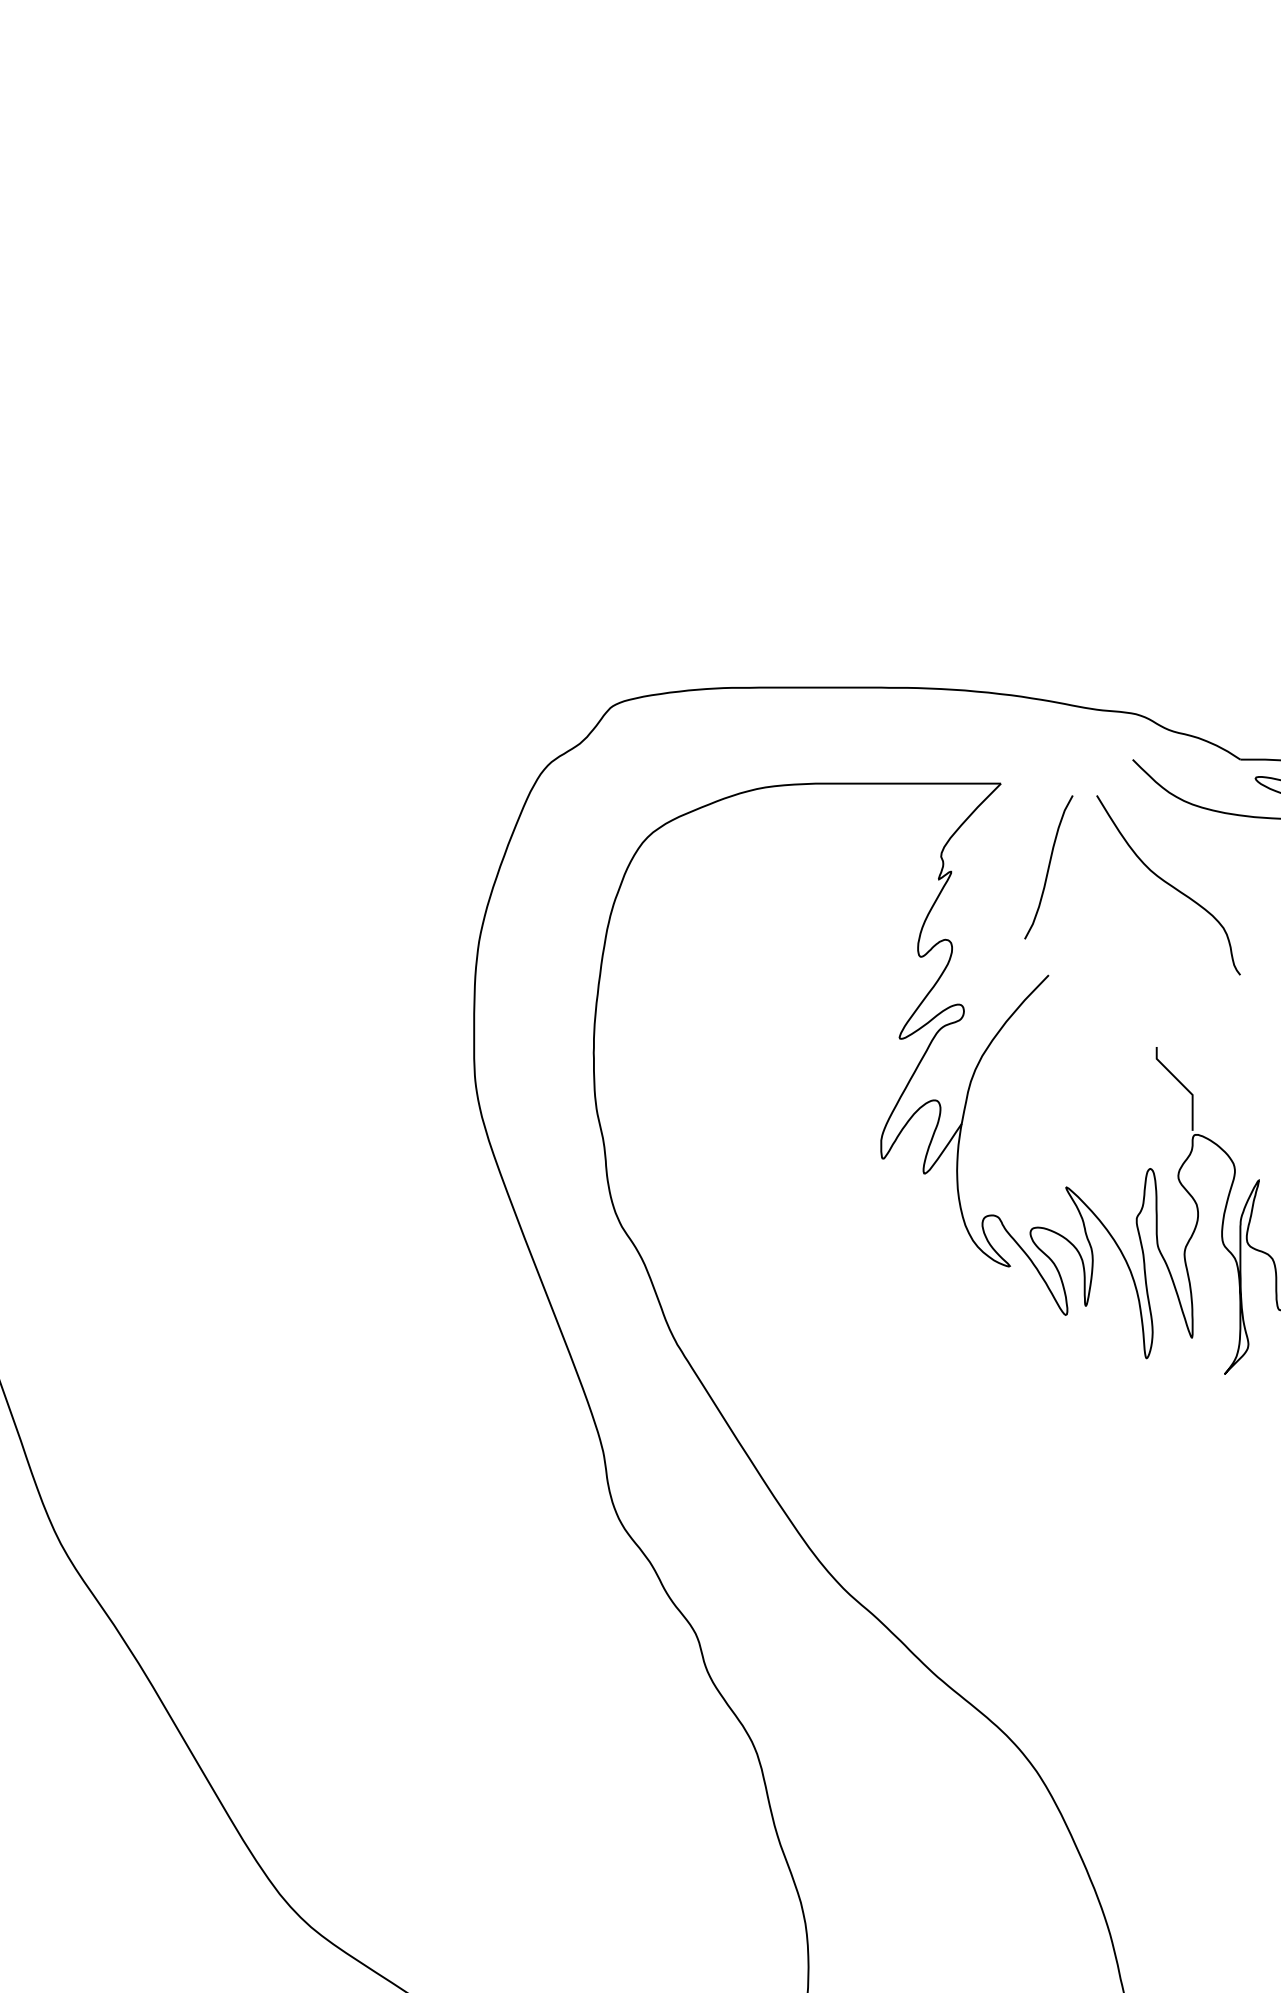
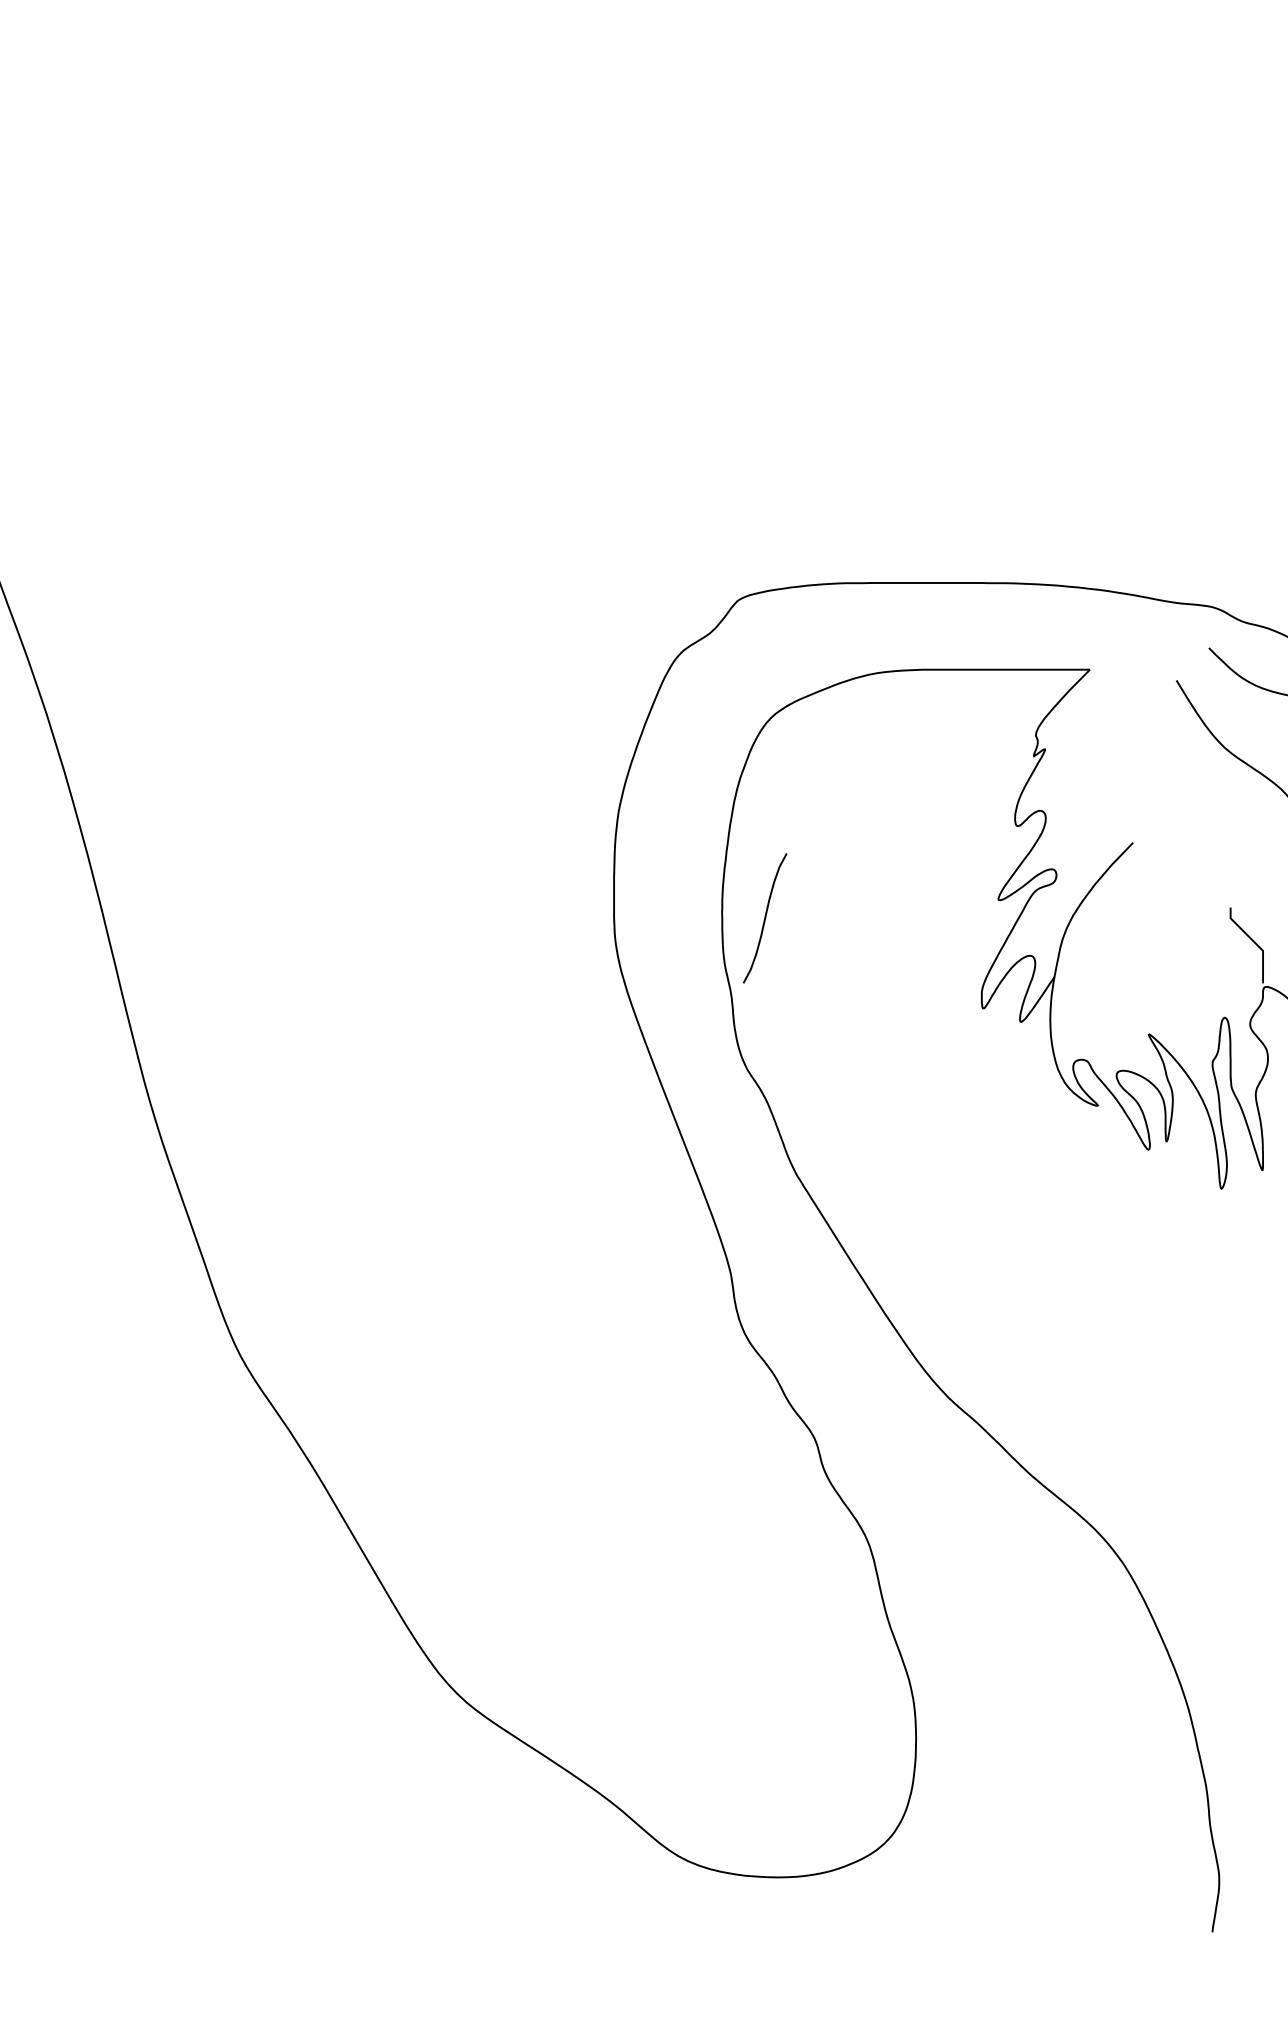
curve: (1048, 867) -> (764, 918), moved

